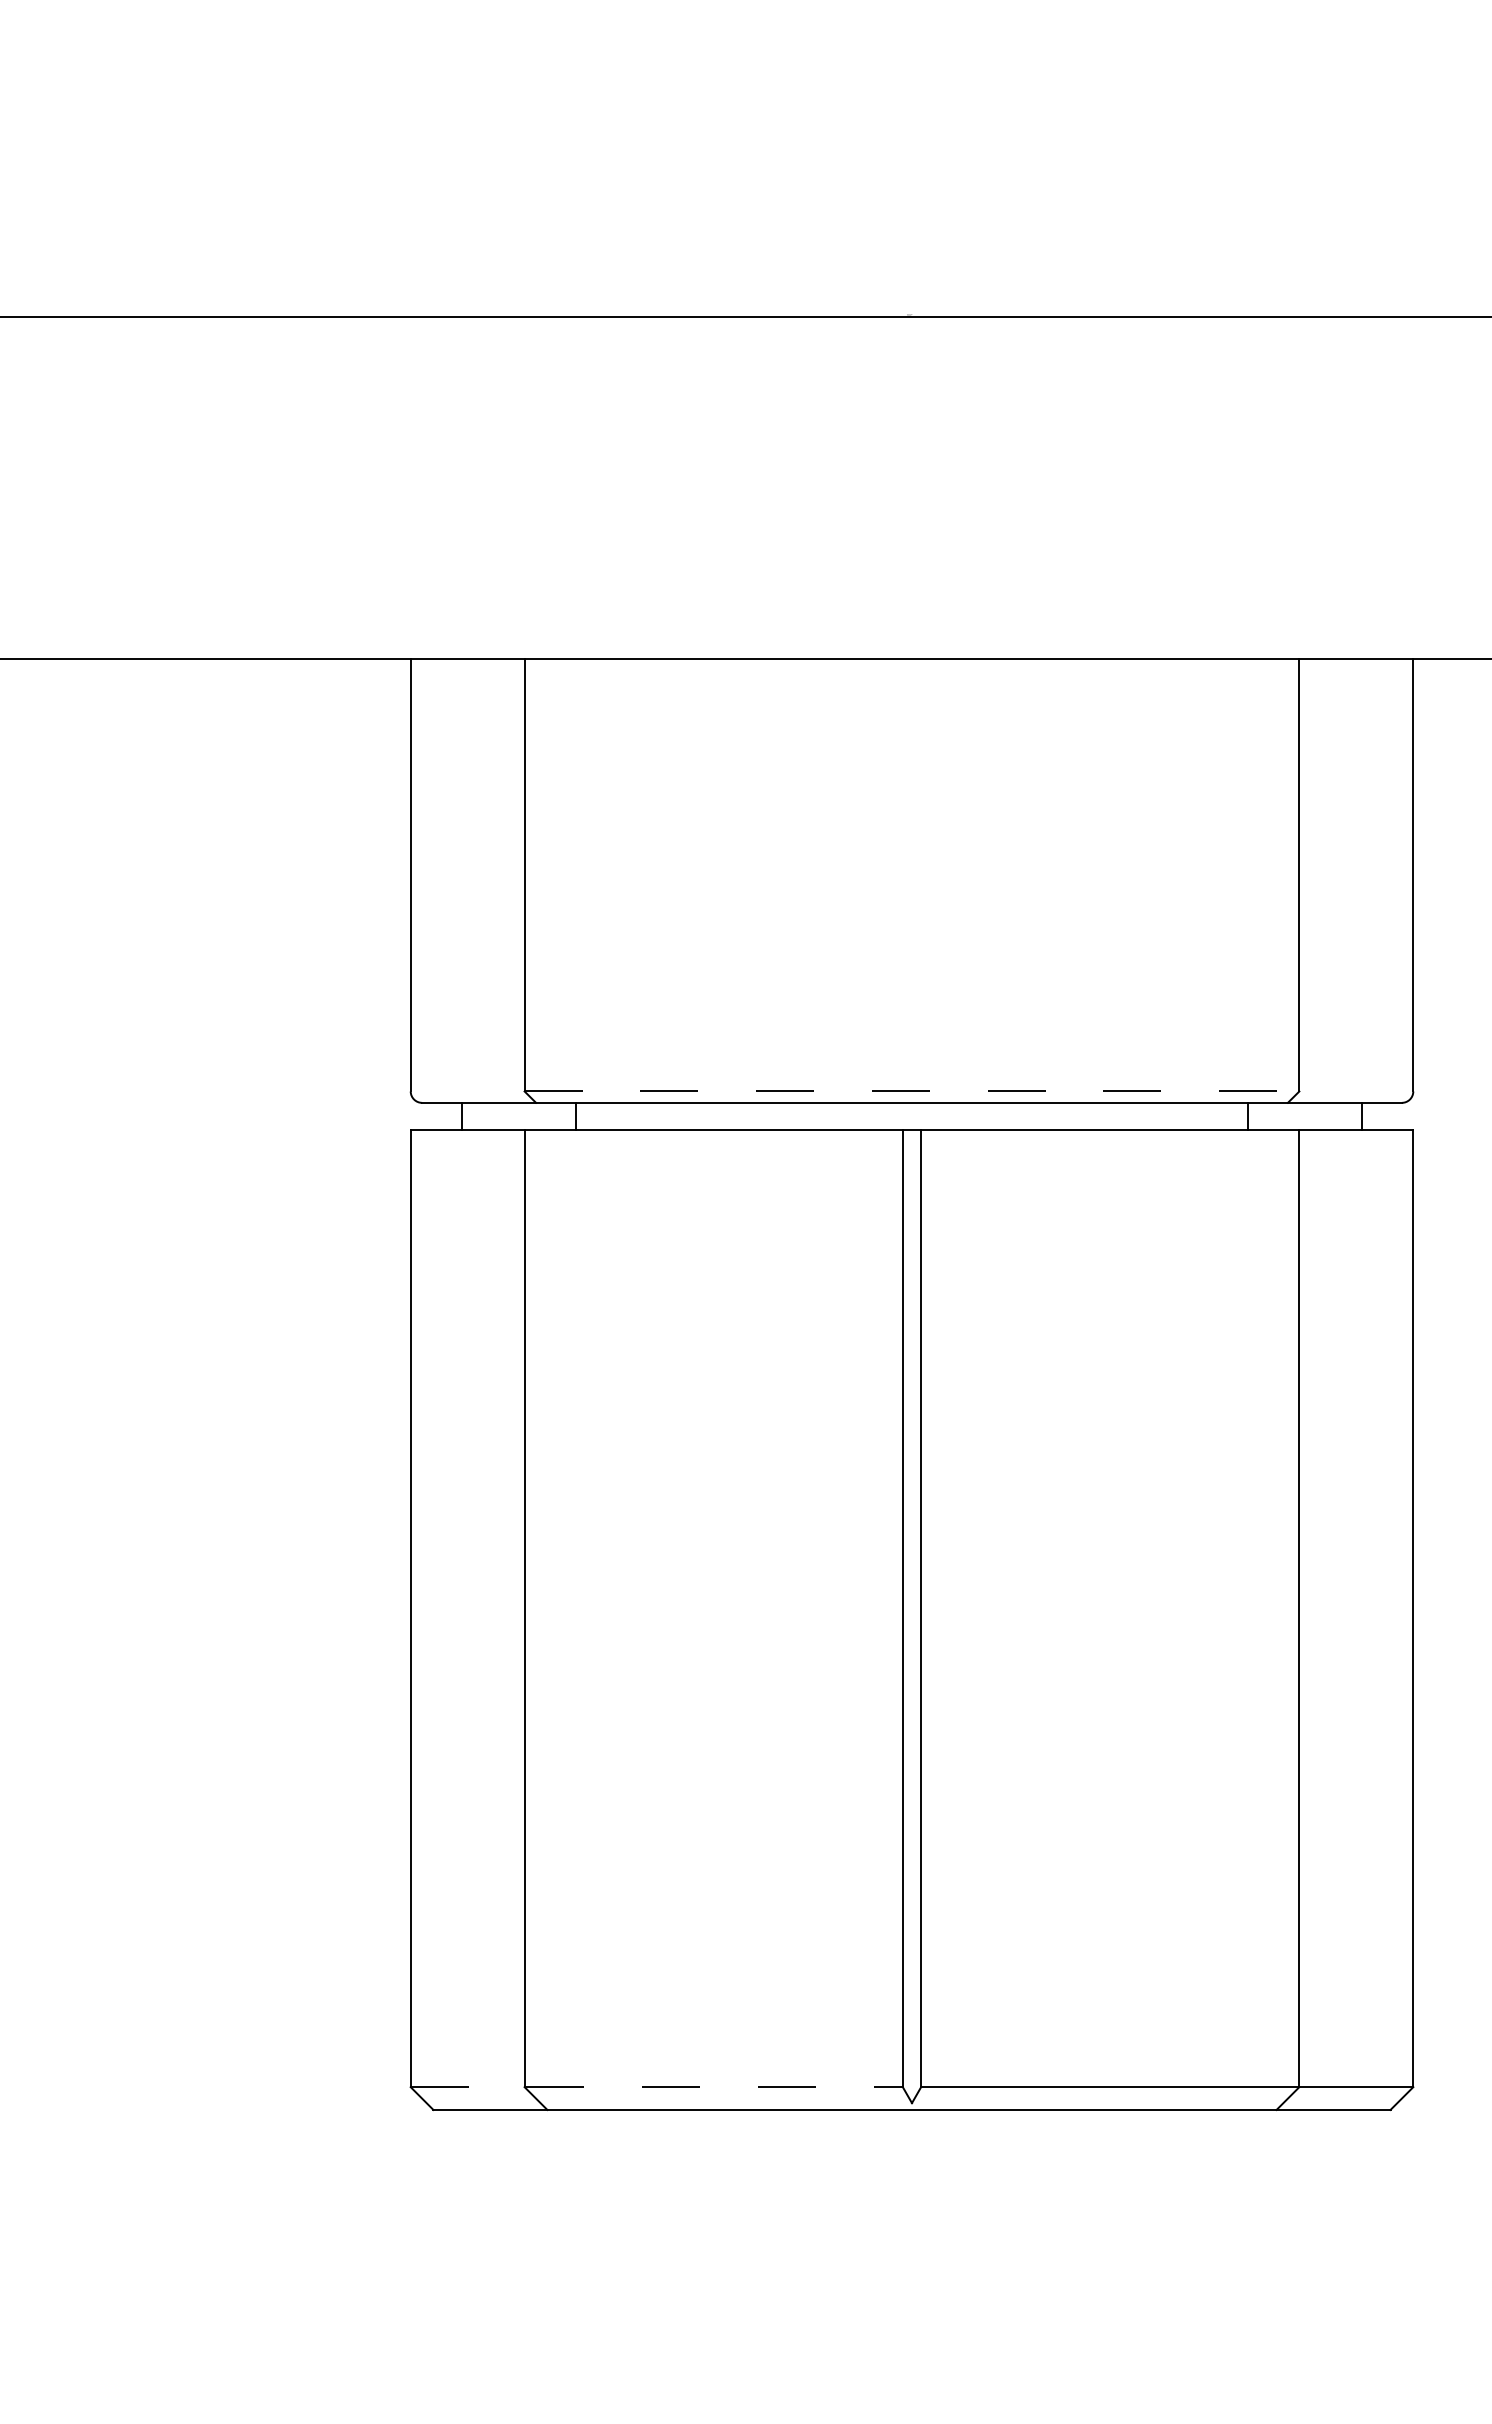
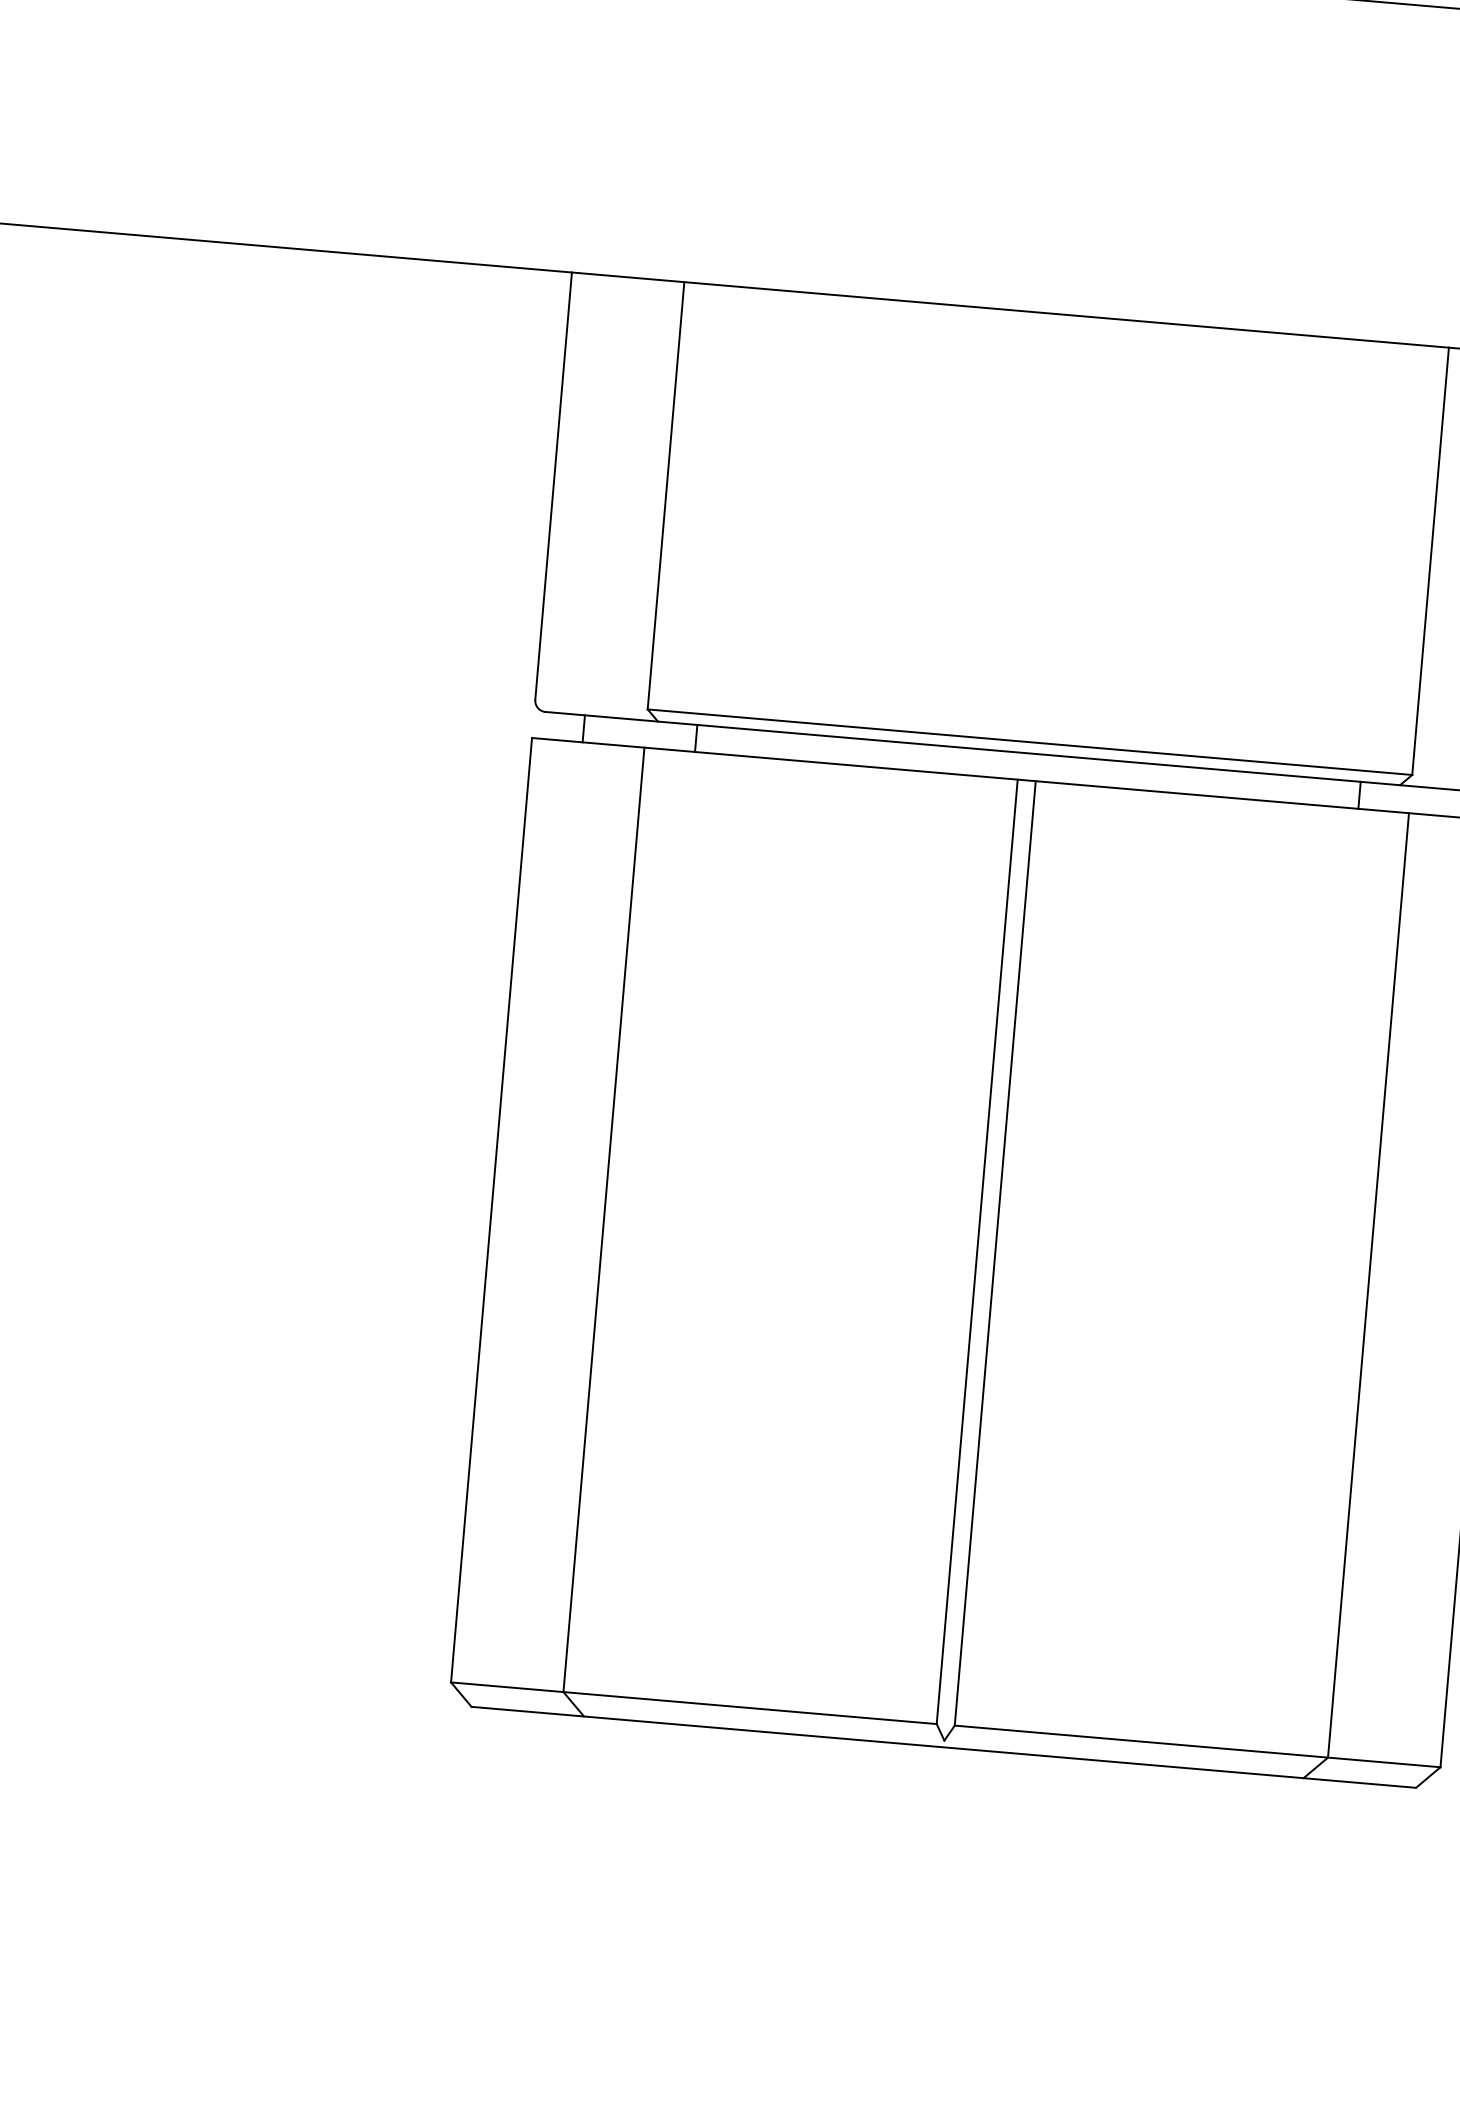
line: (912, 1091) -> (1030, 742), dashed -> solid
line: (657, 2087) -> (694, 1703), dashed -> solid

